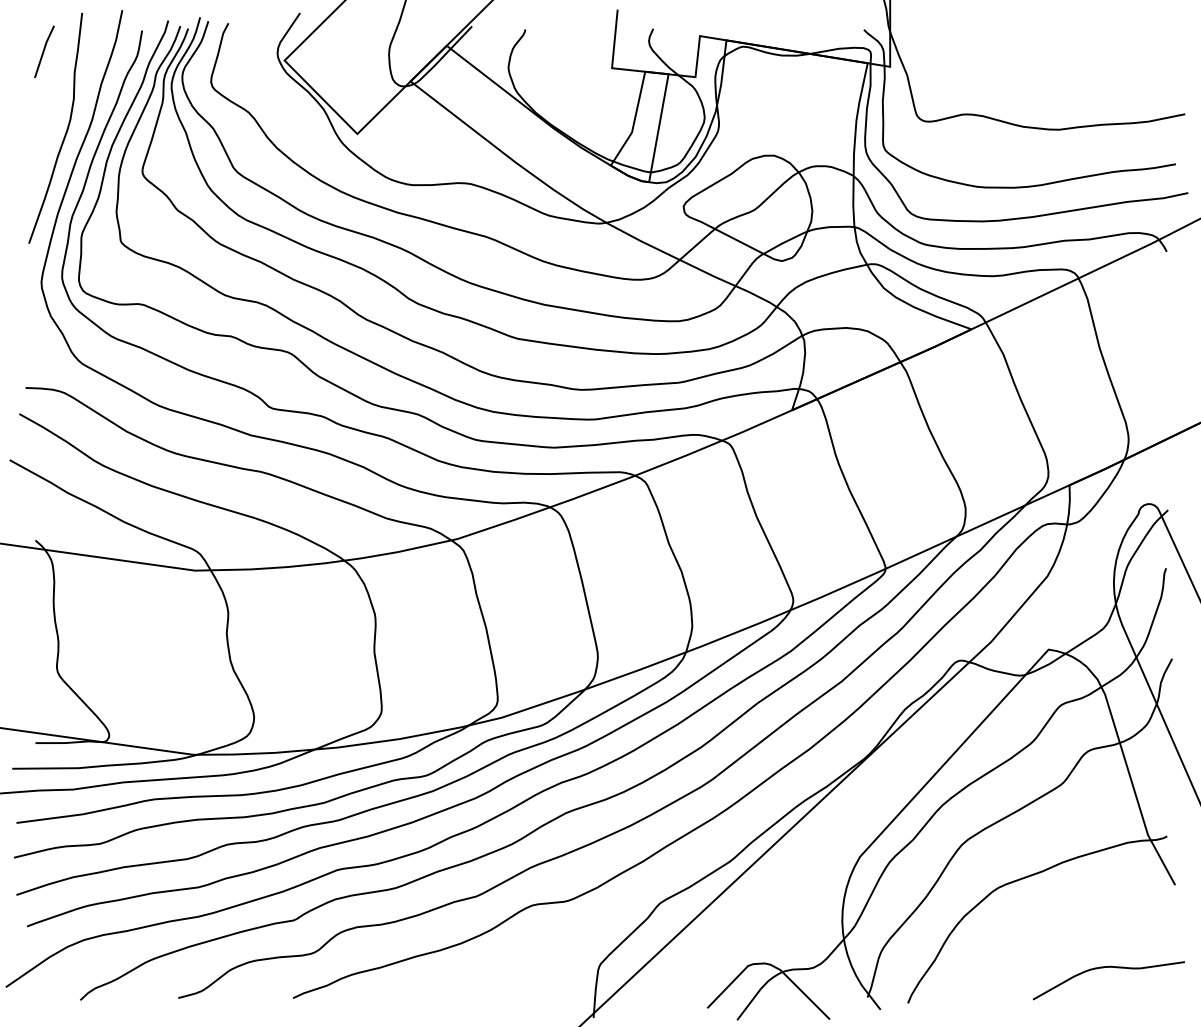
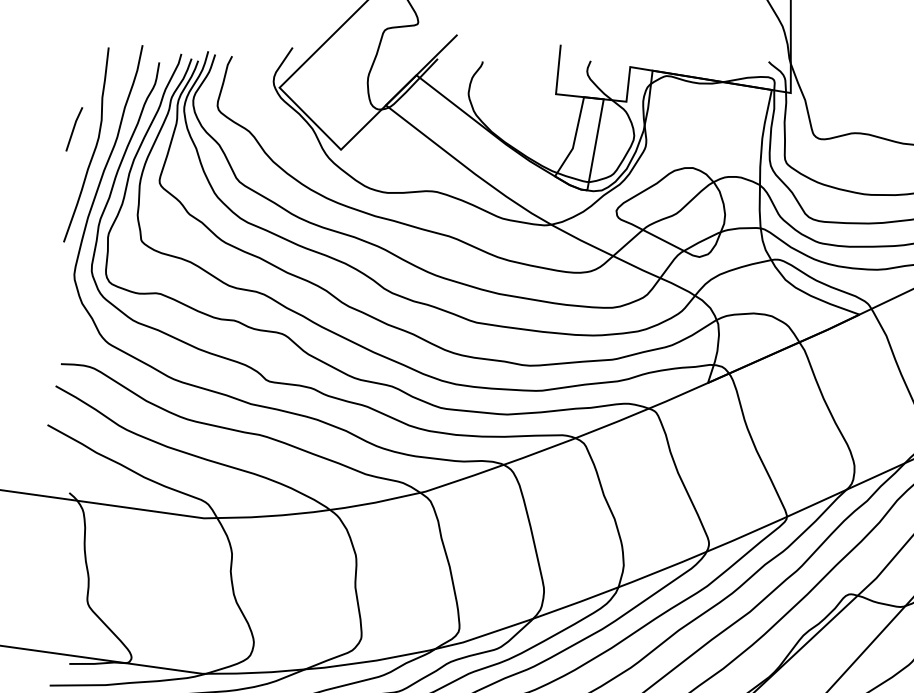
line: (44, 51) -> (74, 129), moved

